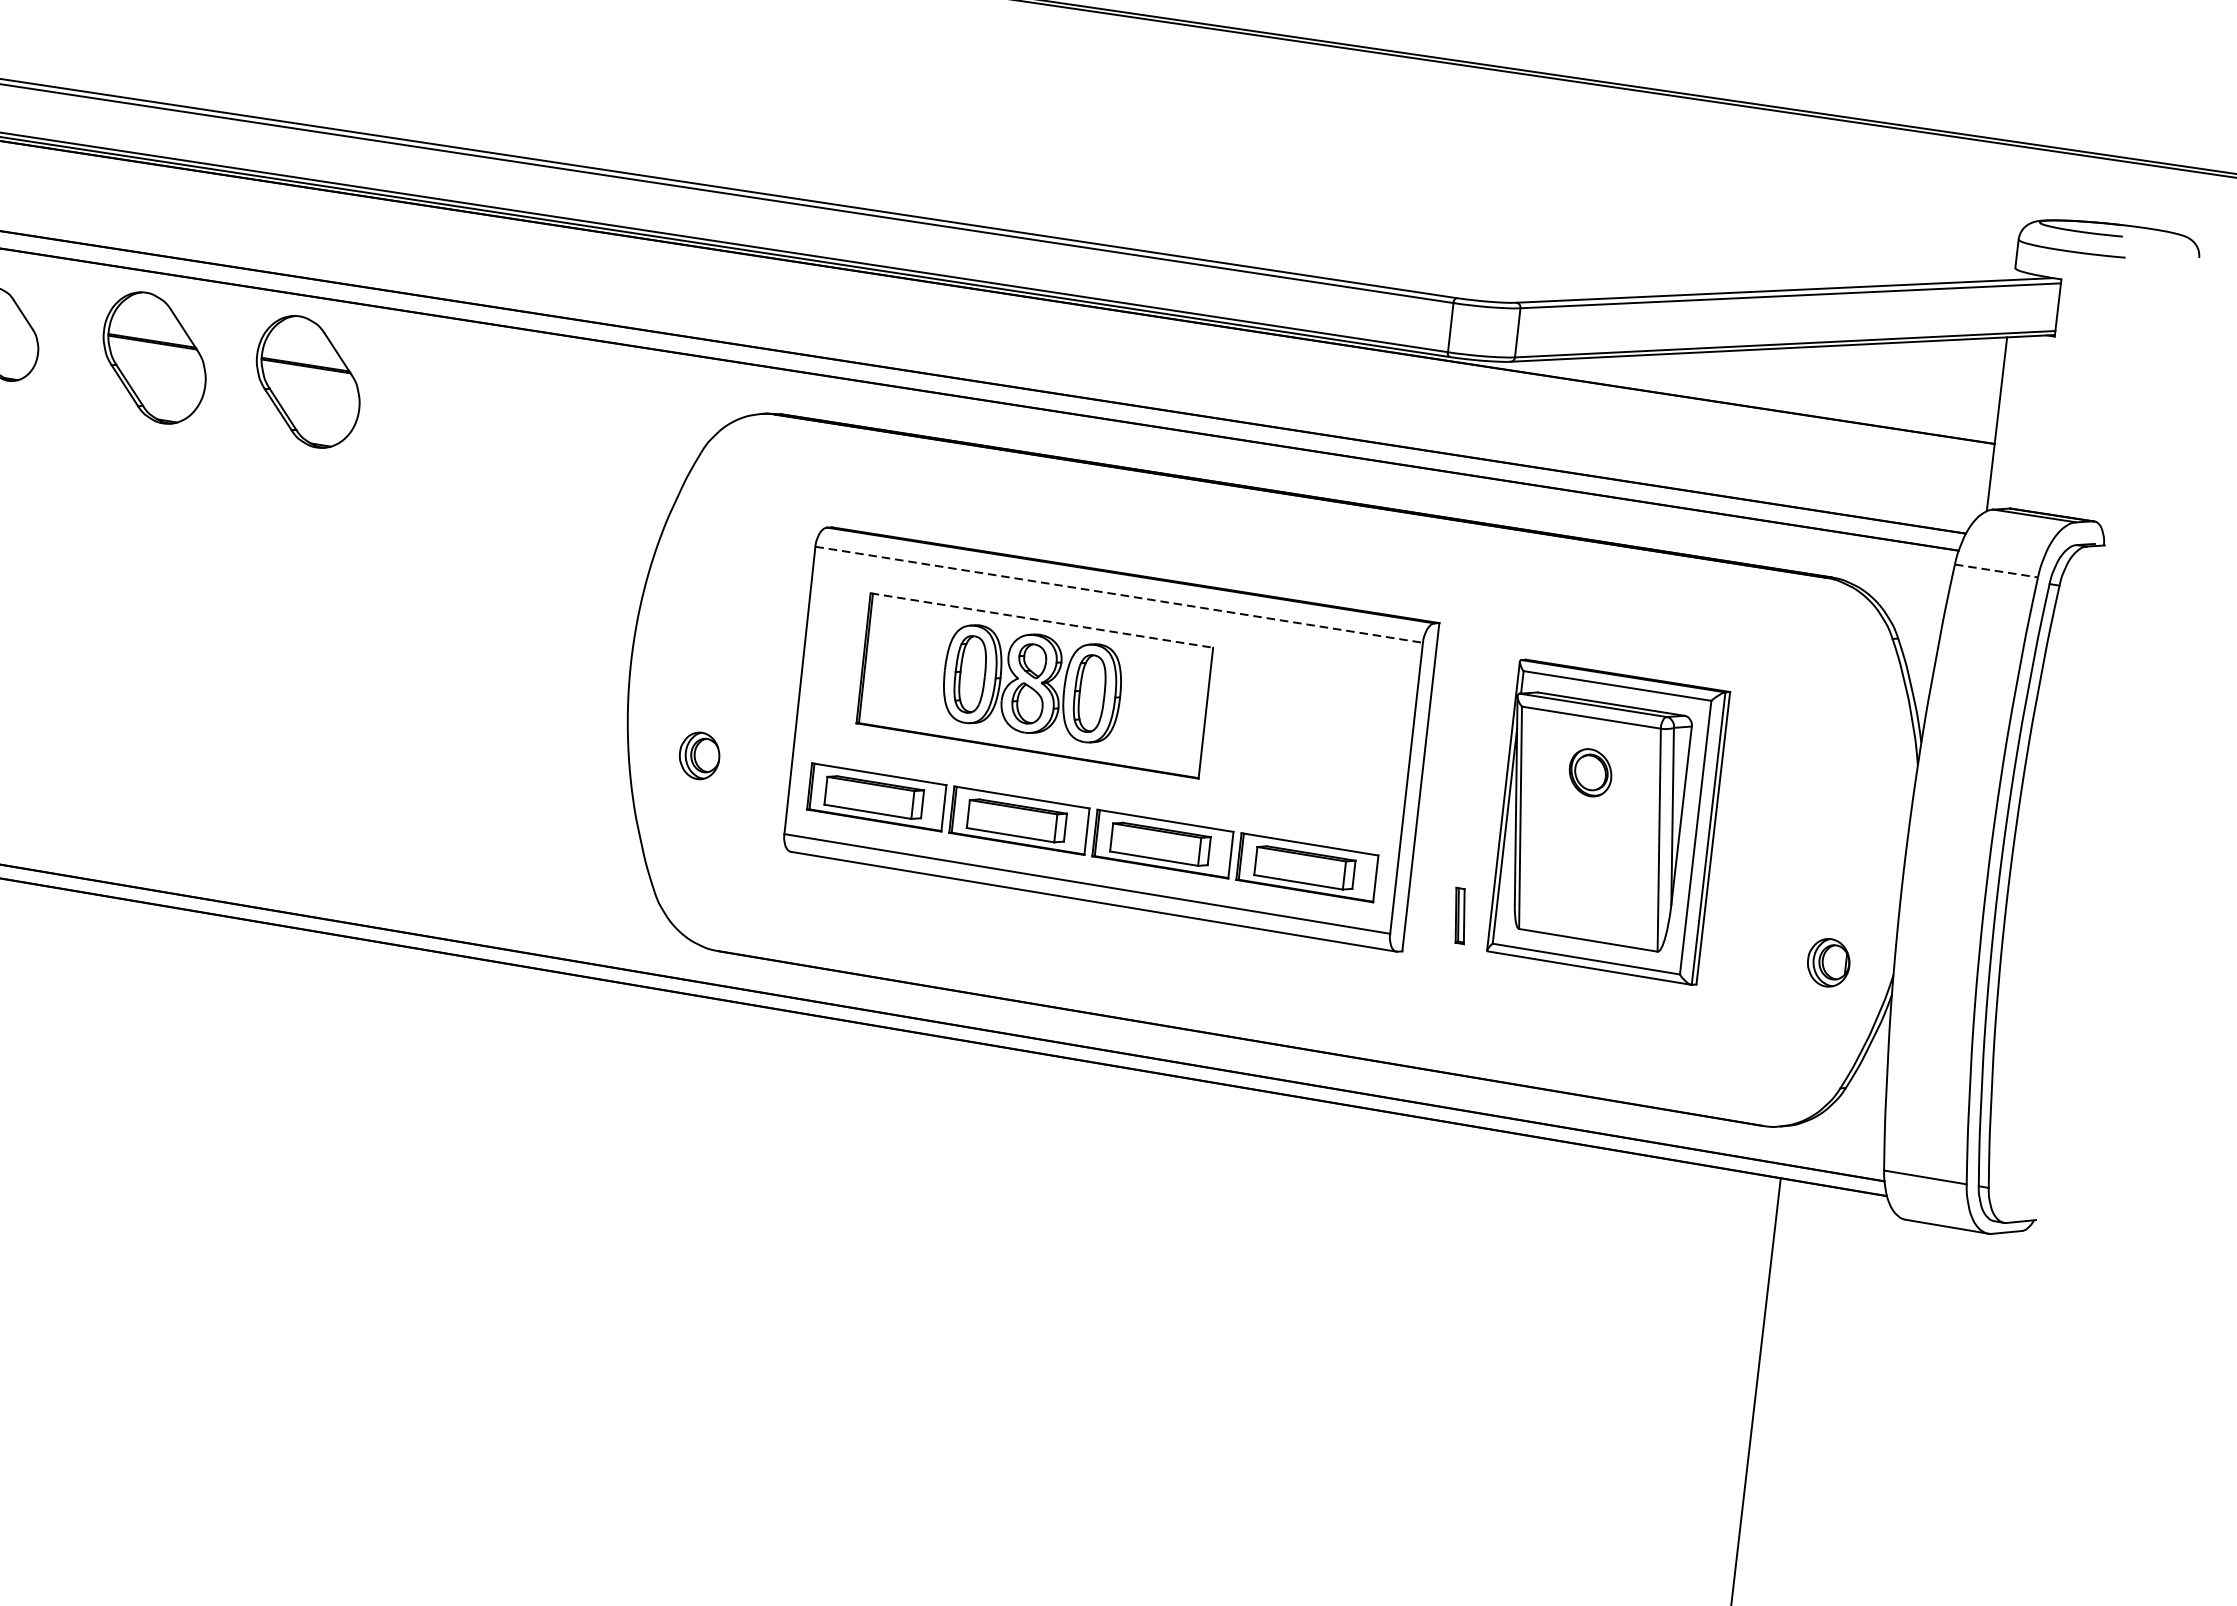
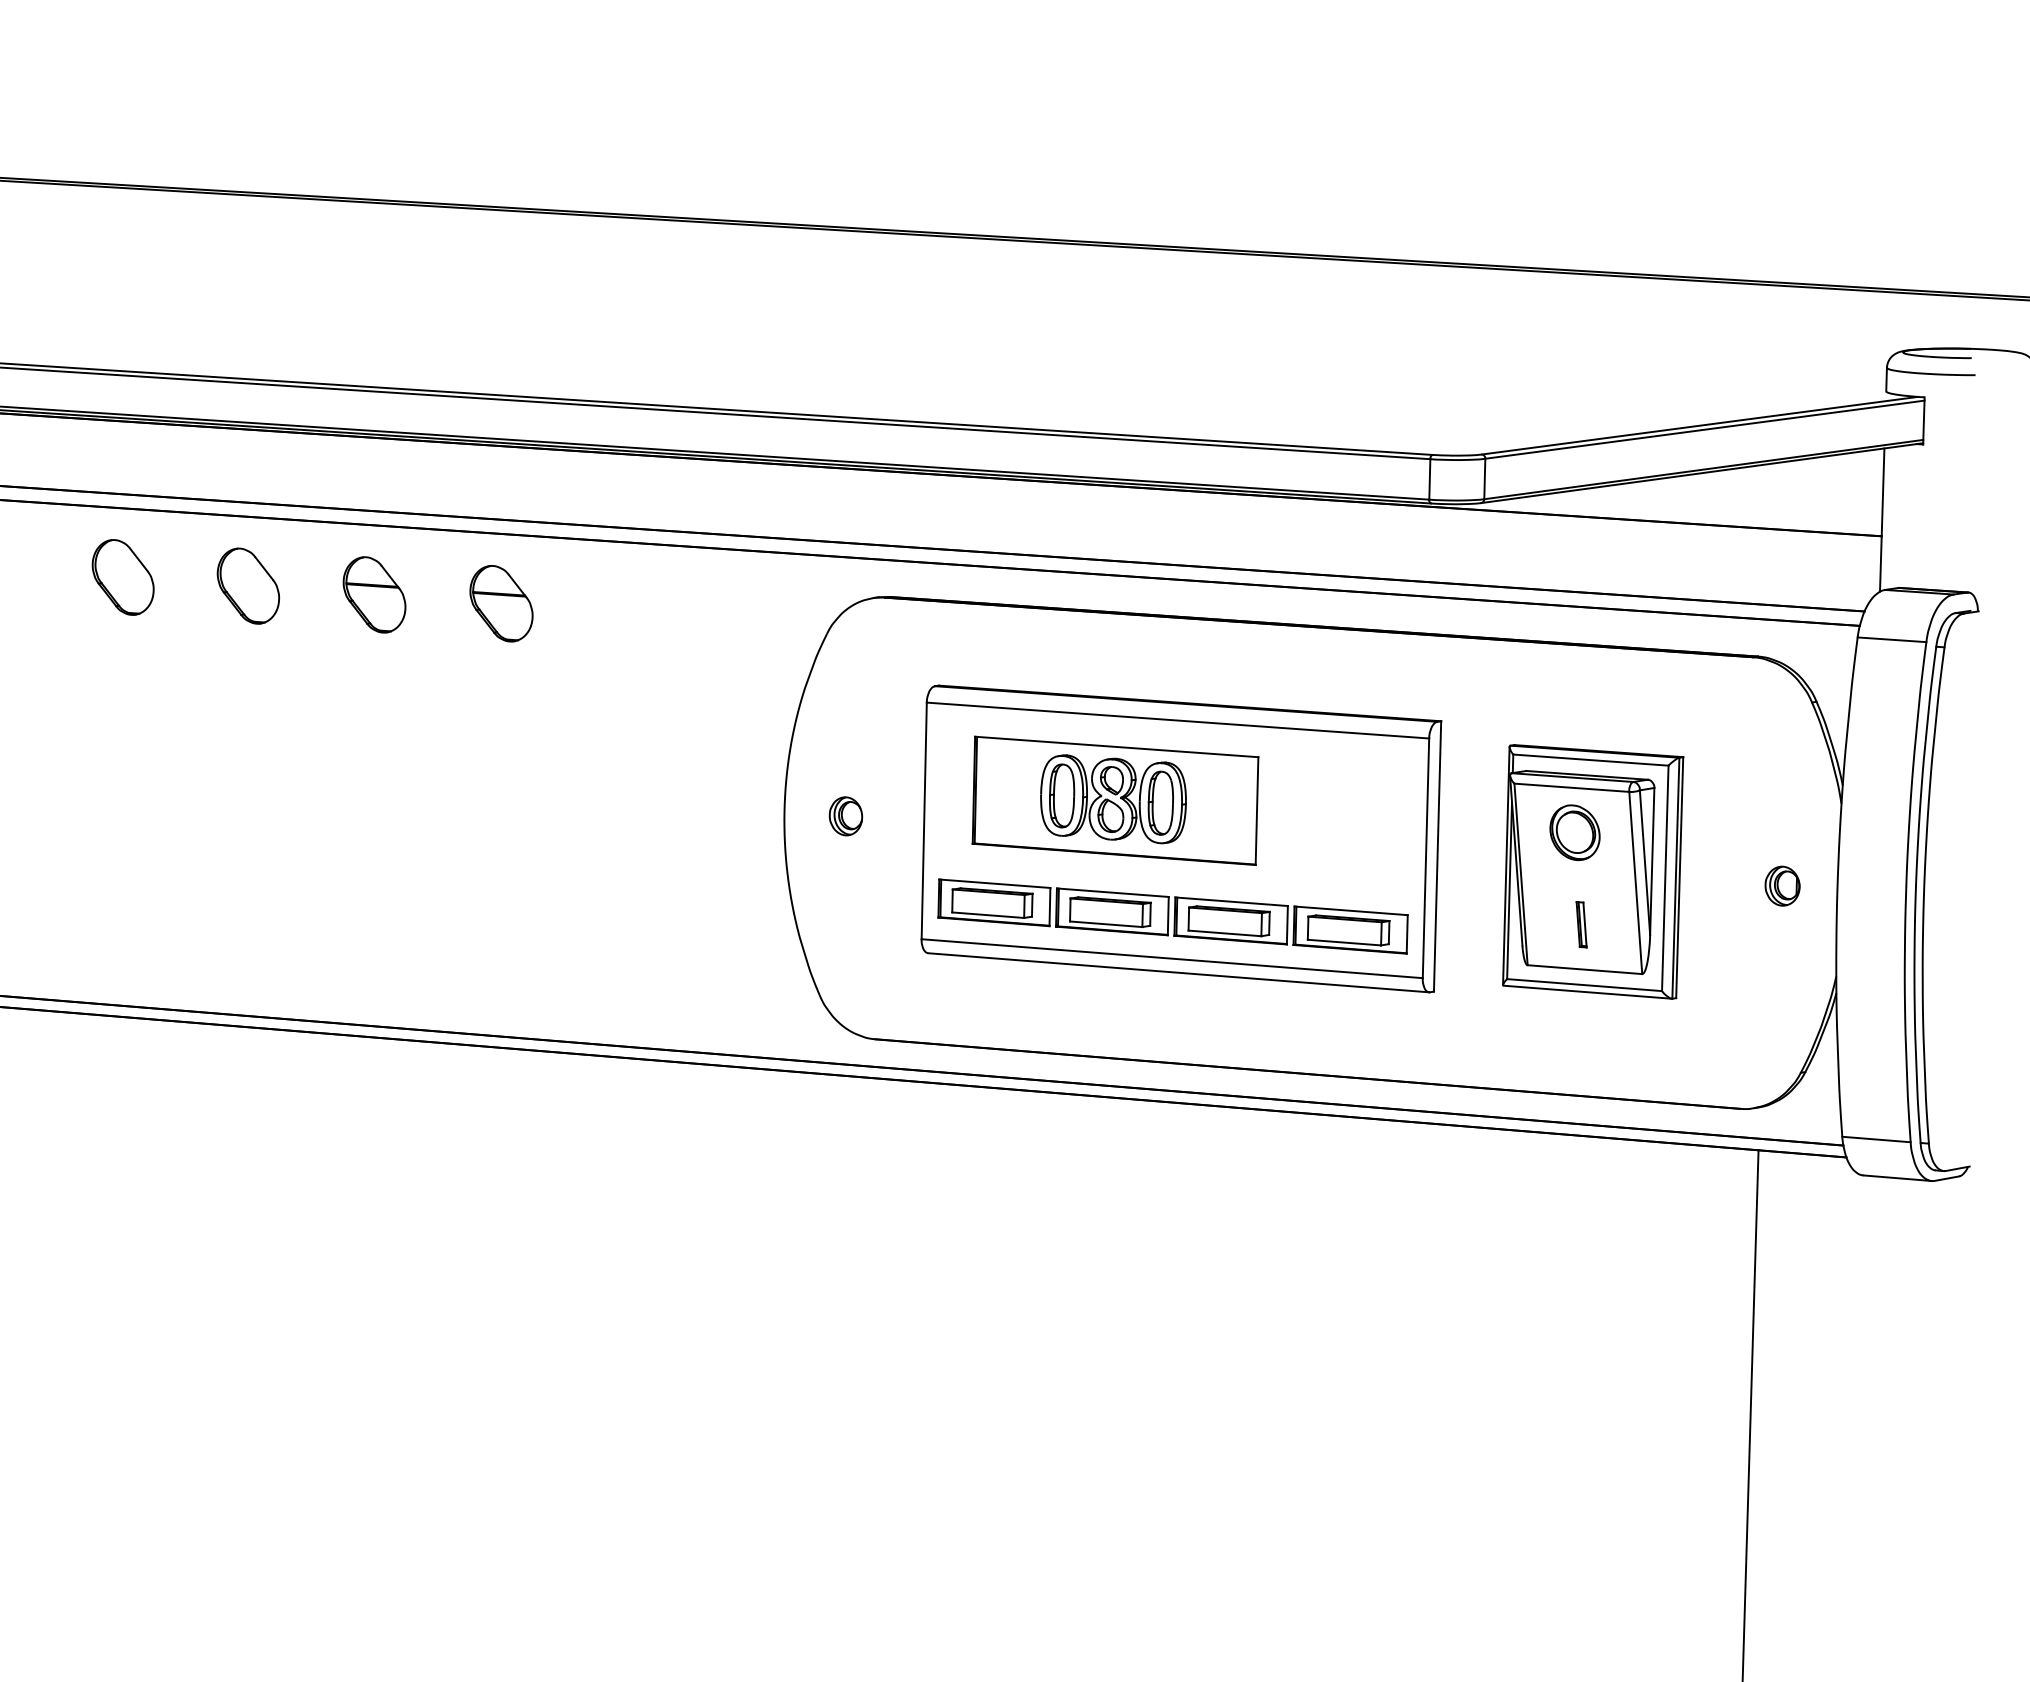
part: (154, 357) -> (374, 594), size x0.71
part: (308, 381) -> (501, 603), size x0.71
line: (1997, 570) -> (1892, 639), dashed -> solid
line: (1119, 594) -> (1178, 720), dashed -> solid
line: (1041, 619) -> (1116, 746), dashed -> solid
part: (699, 756) -> (845, 816), moved
part: (1589, 772) -> (1574, 832), size x1.43
part: (1460, 915) -> (1581, 924), moved
part: (1828, 961) -> (1782, 885), moved

